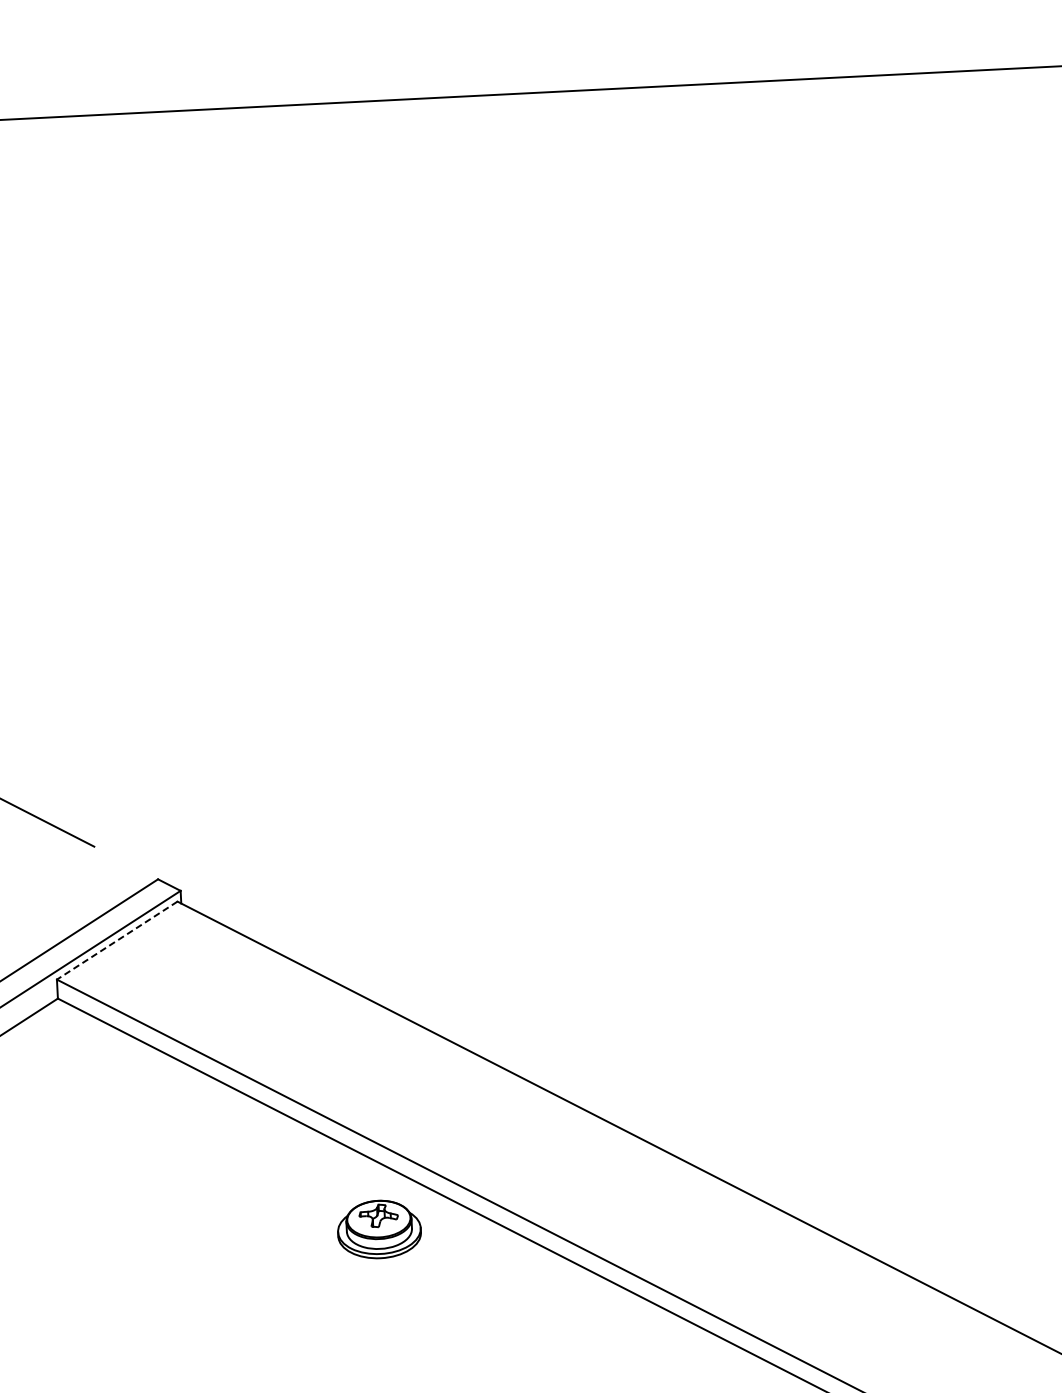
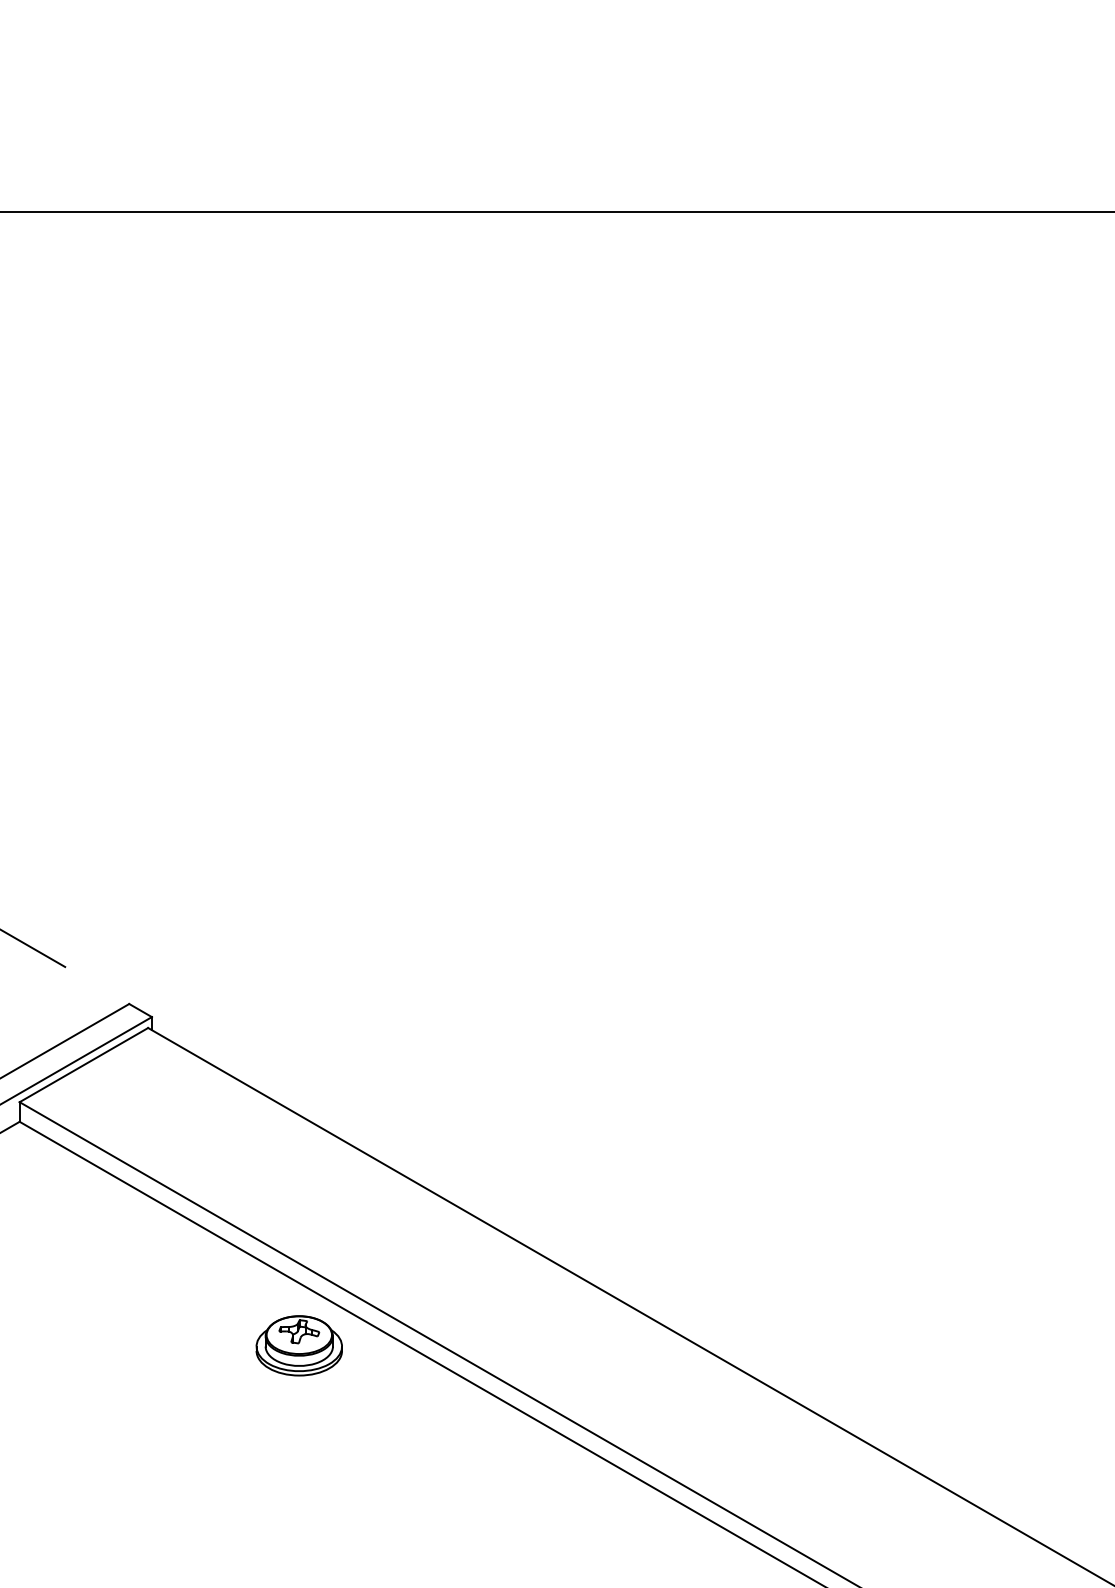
line: (116, 941) -> (83, 1065), dashed -> solid
part: (378, 1229) -> (298, 1345), moved

